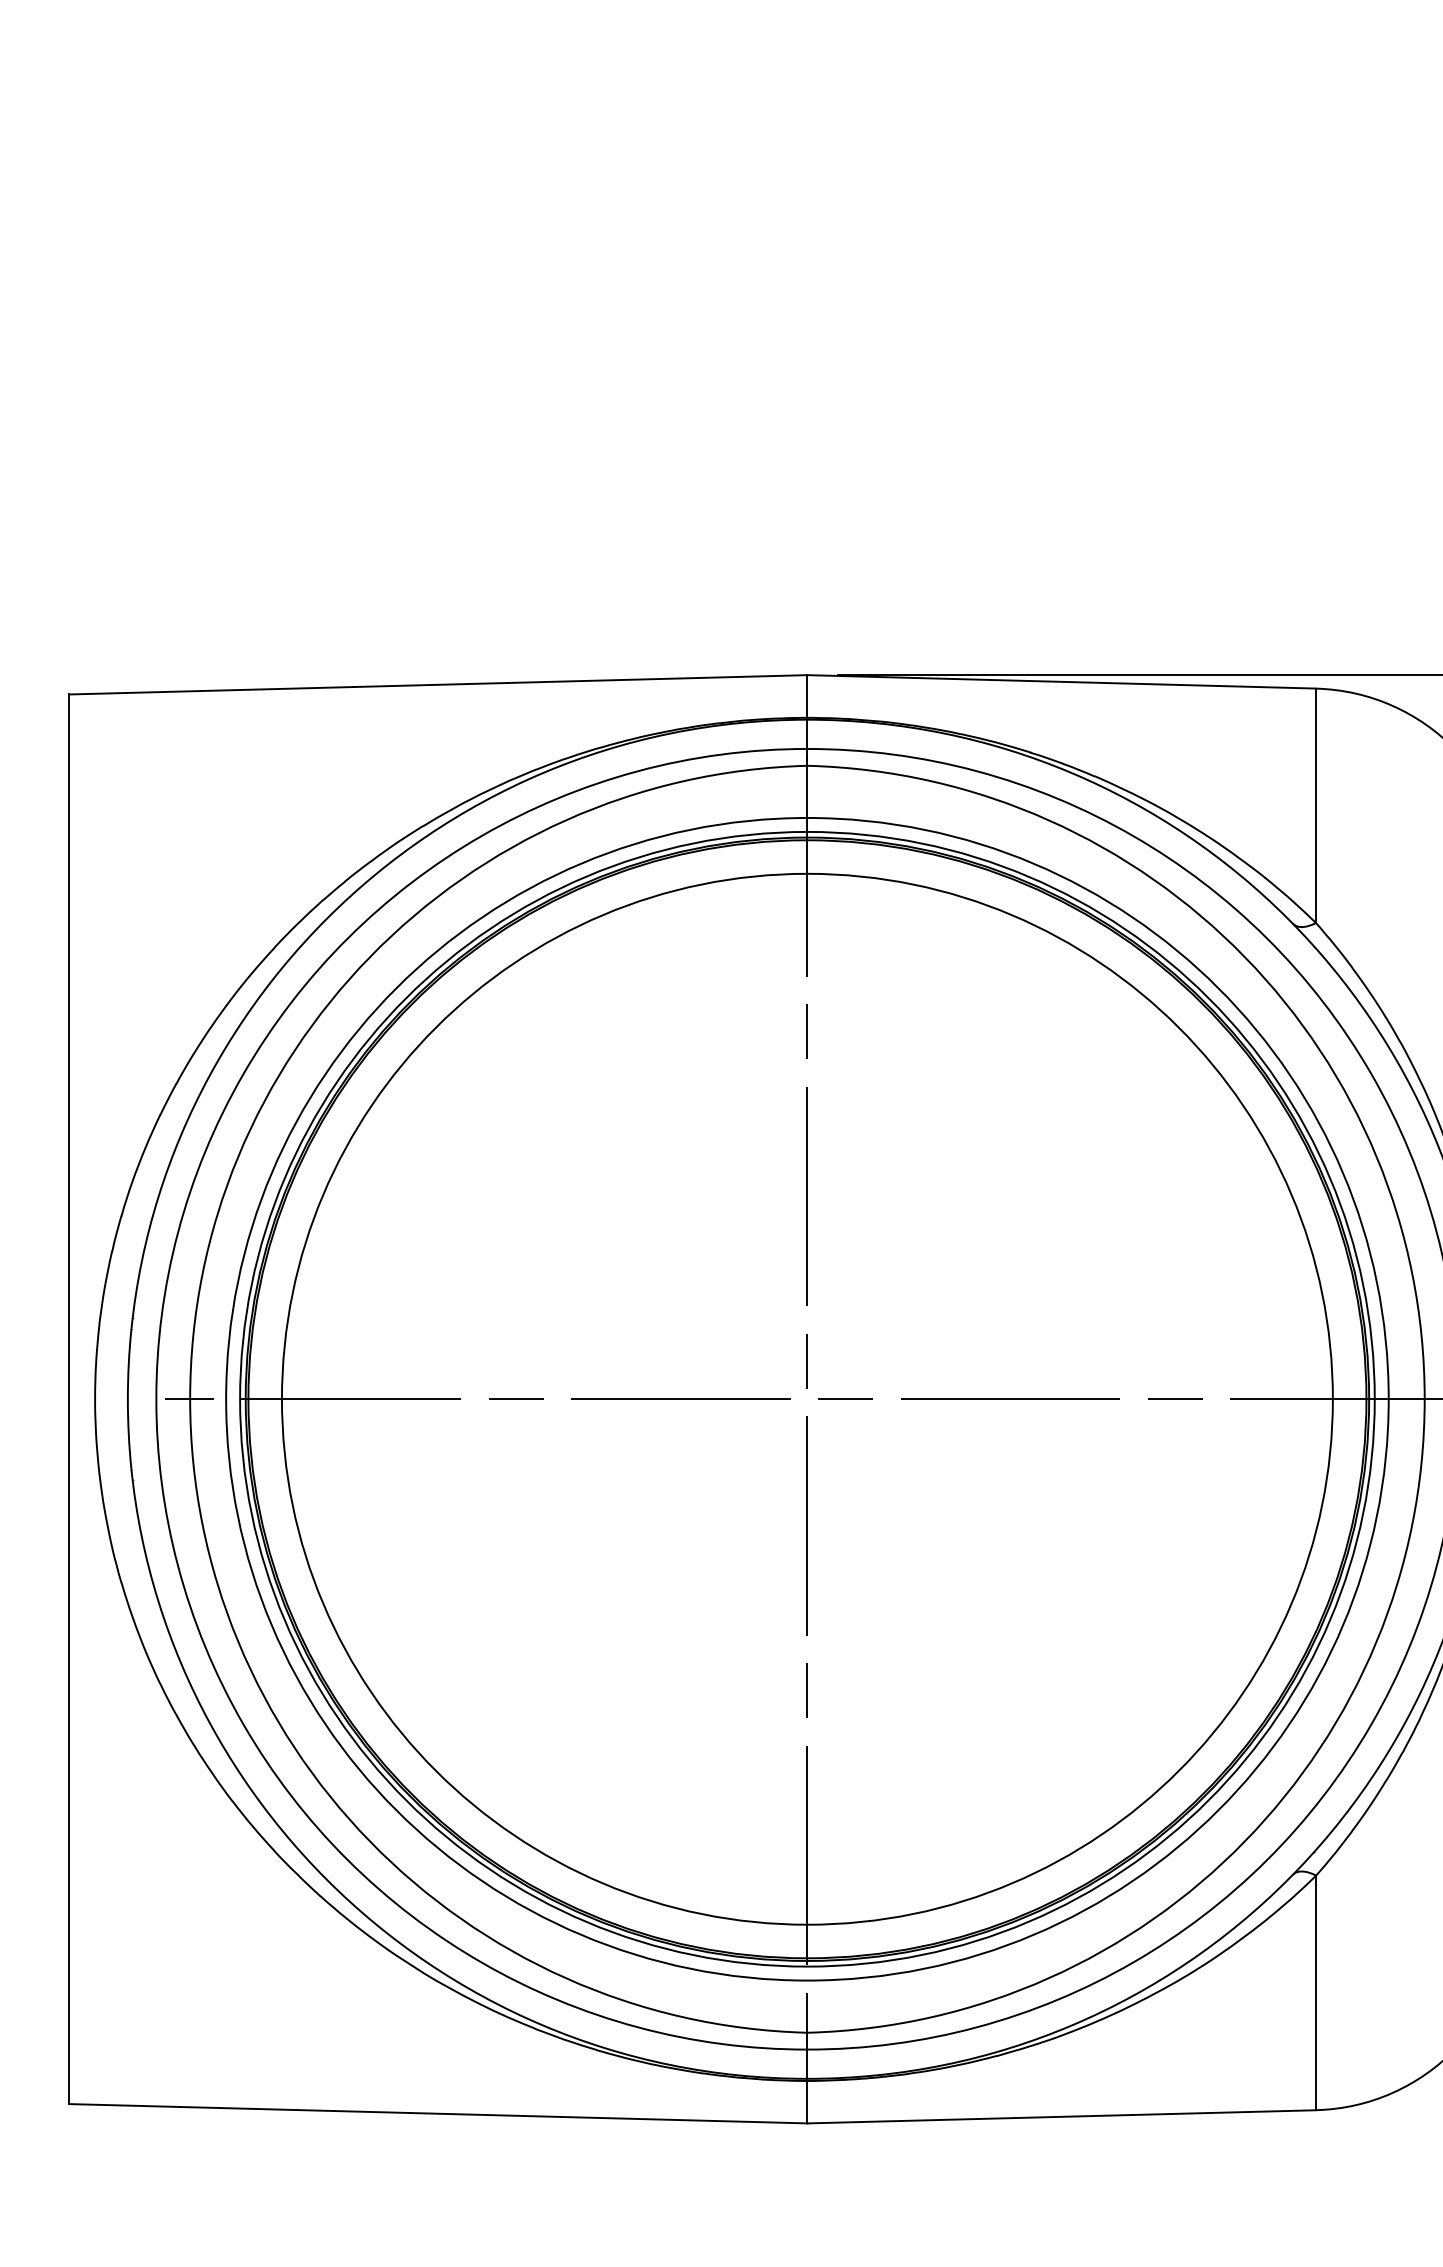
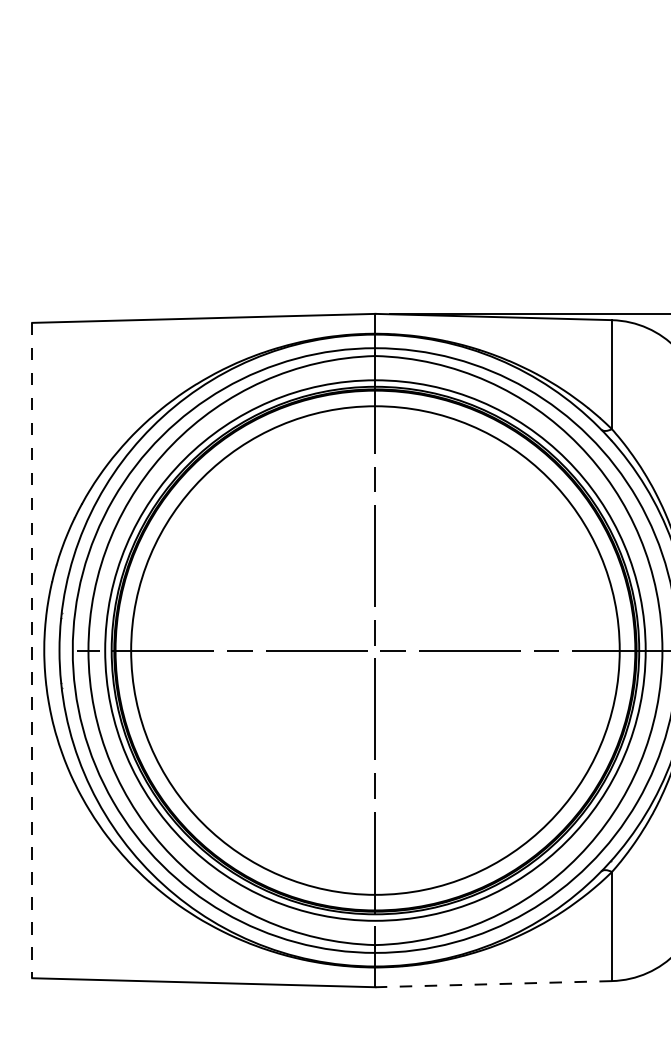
line: (69, 1399) -> (32, 650), solid -> dashed
line: (1061, 2117) -> (493, 984), solid -> dashed

